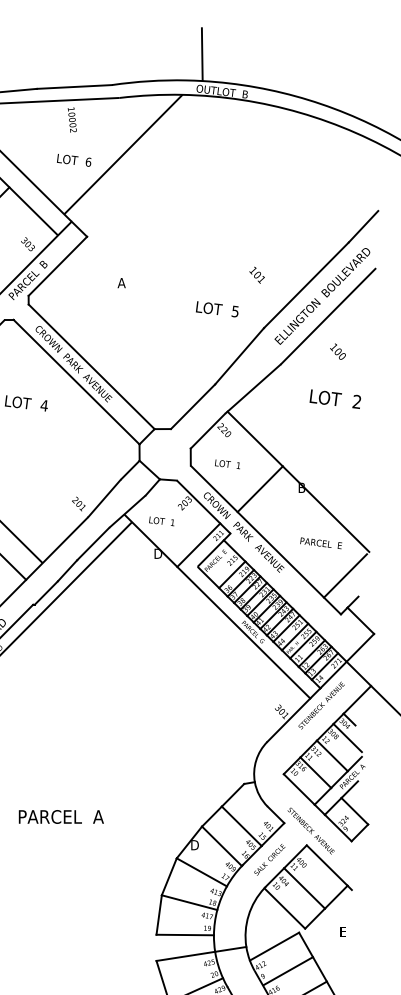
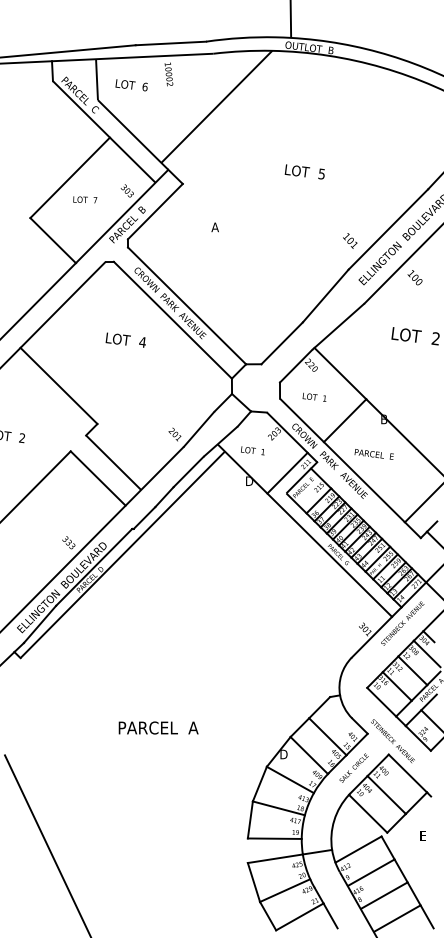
text: (74, 160) -> (131, 85), moved
text: (257, 274) -> (350, 240), moved
text: (216, 308) -> (304, 171), moved
text: (337, 351) -> (414, 277), moved
text: (320, 543) -> (373, 454), moved

